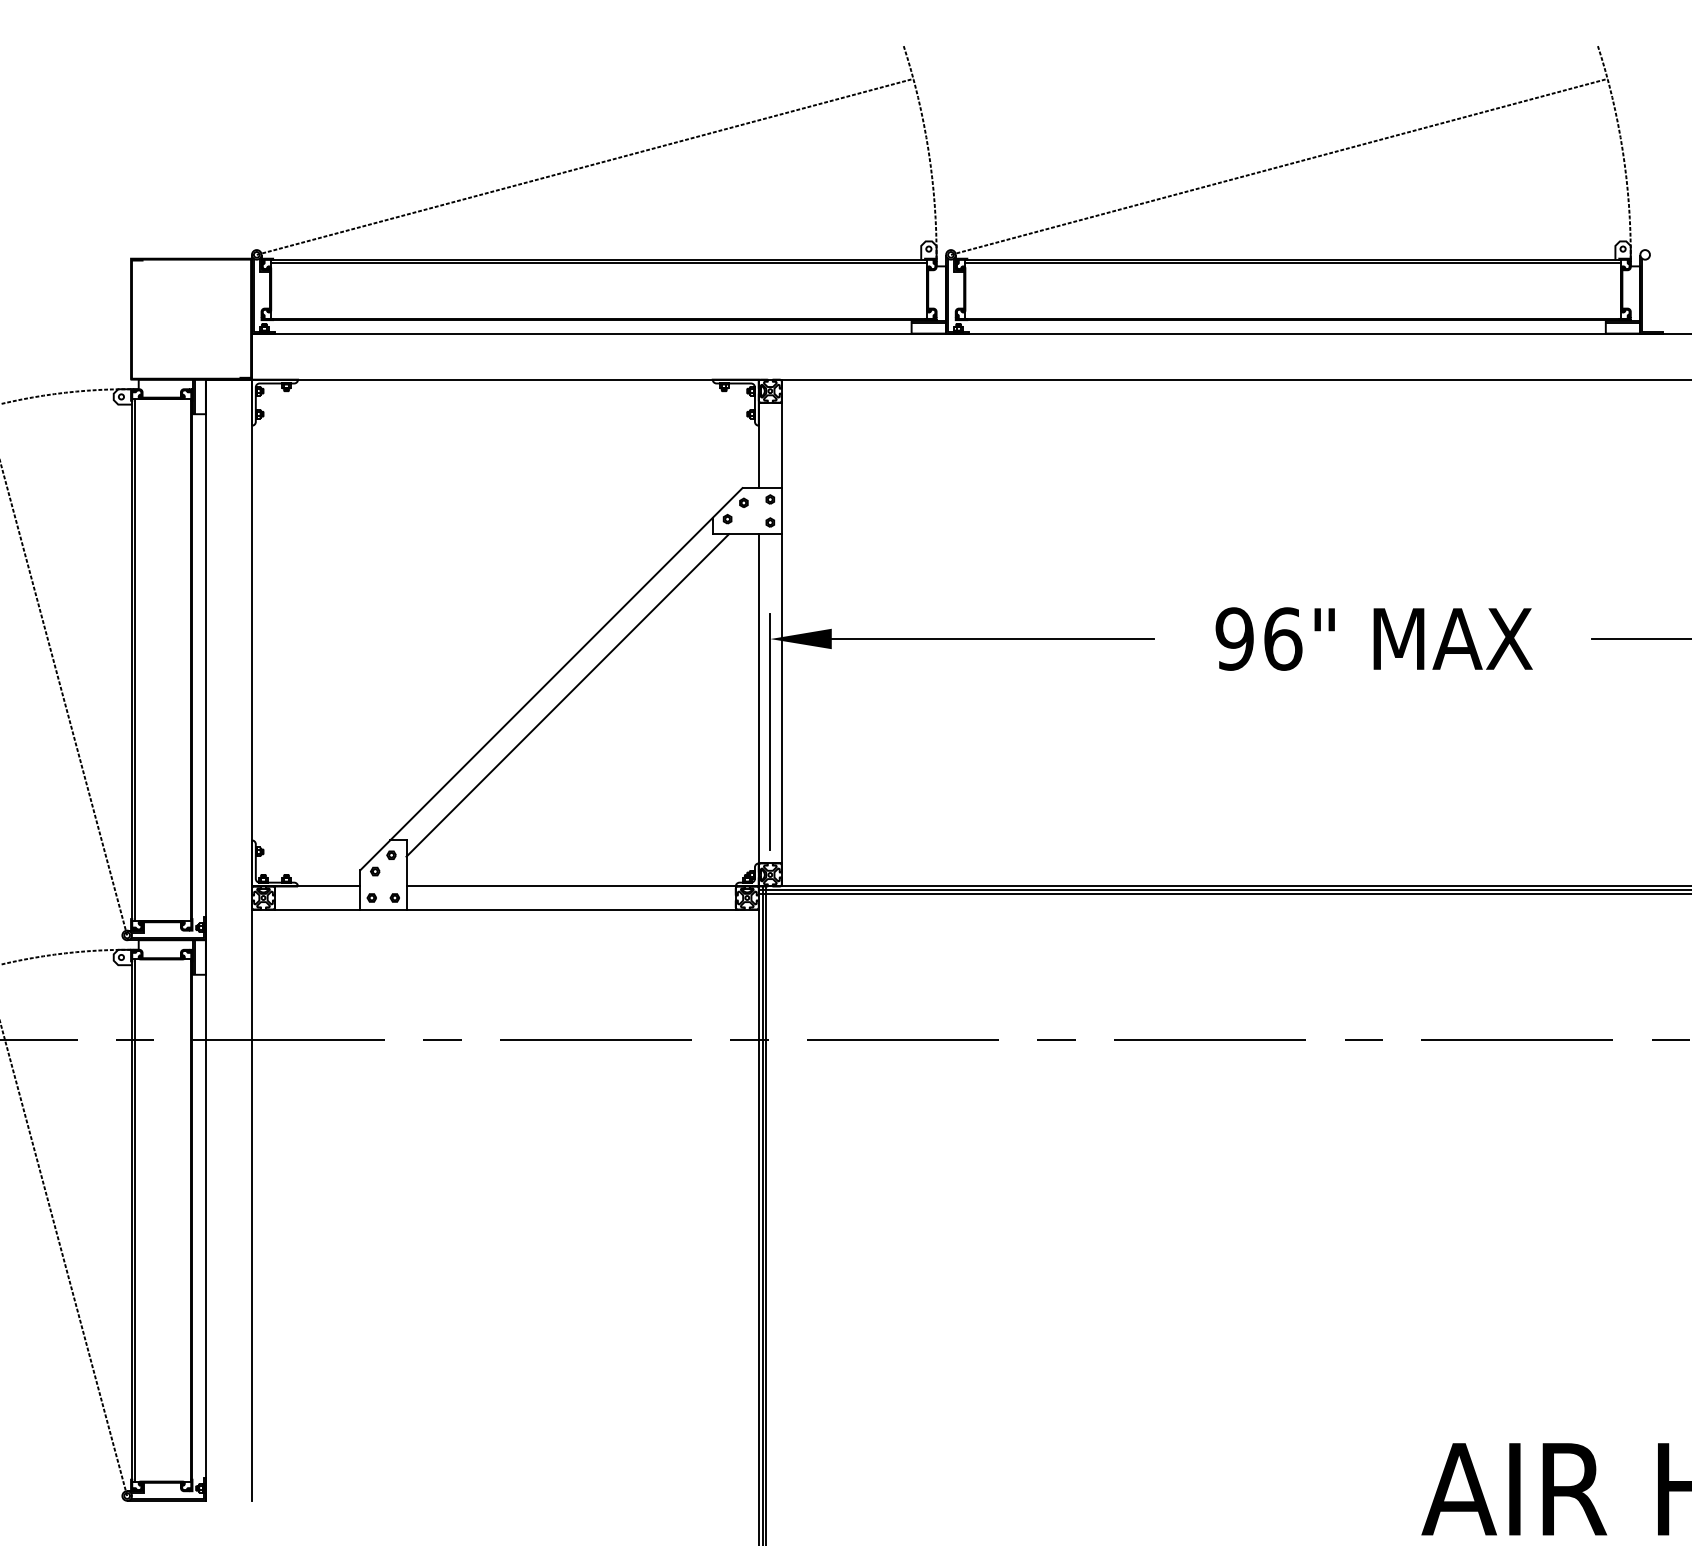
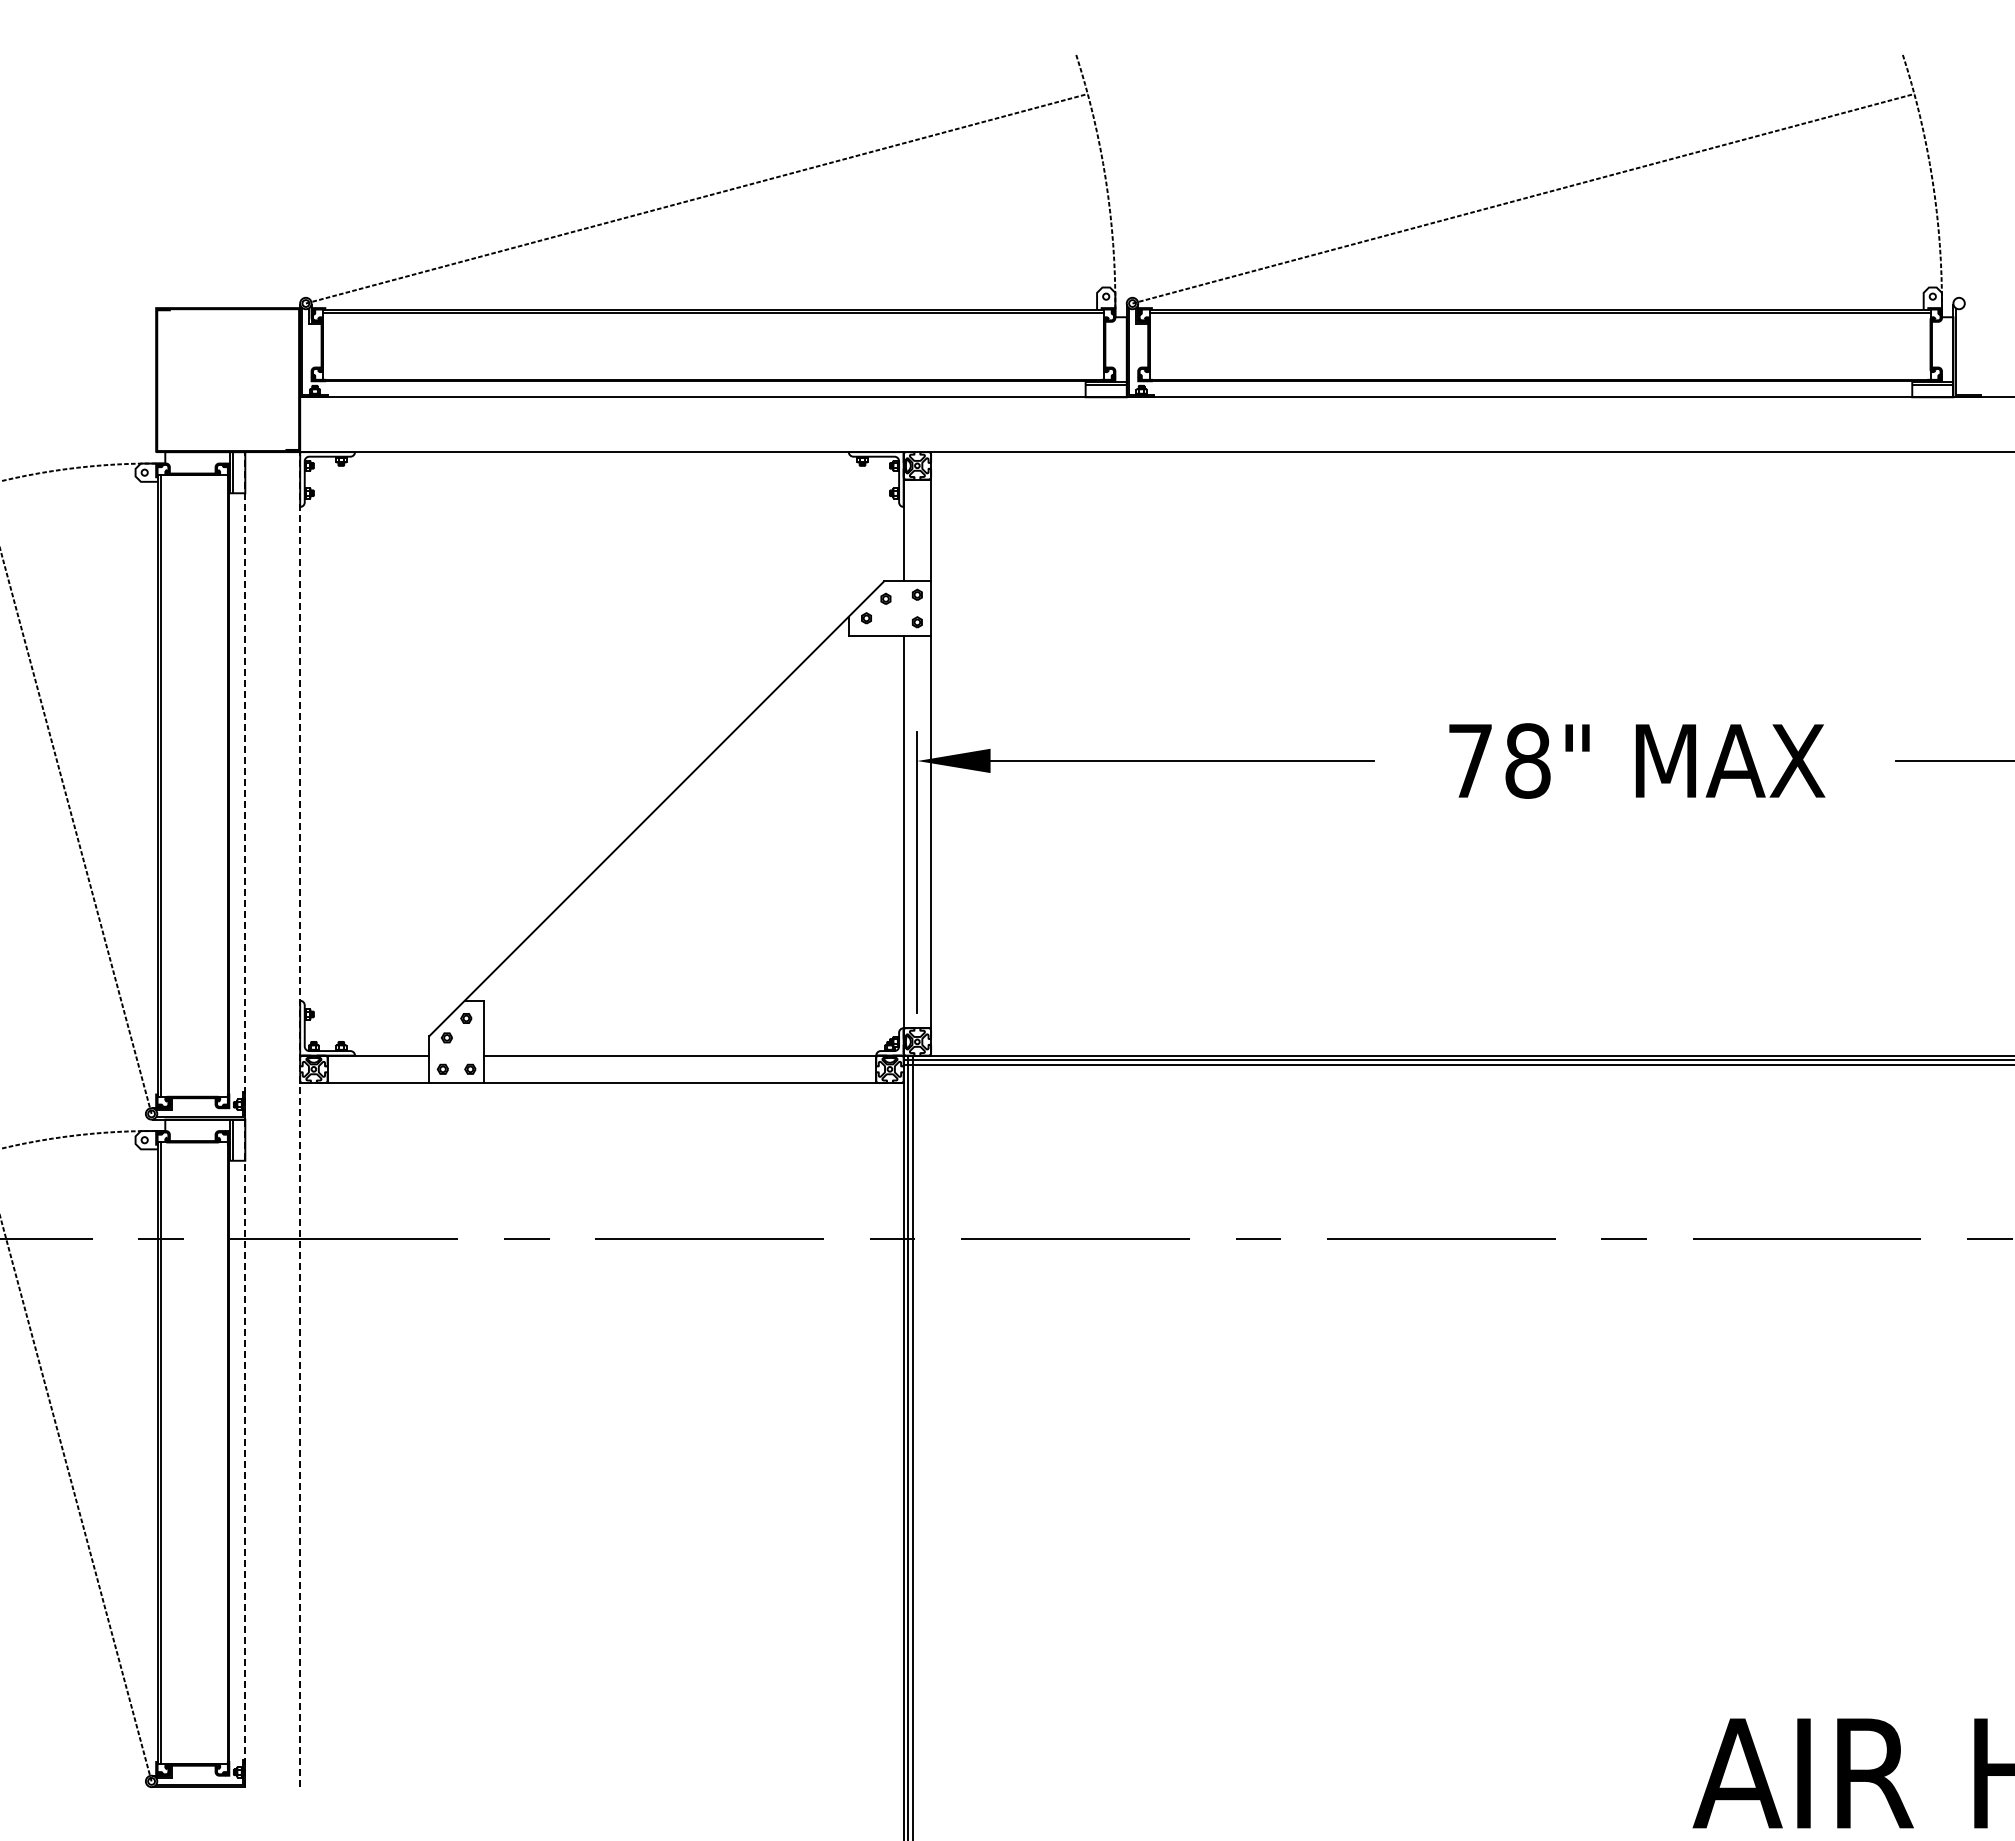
text: (1259, 638) -> (1499, 760), 96" -> 78"
line: (568, 695) -> (676, 828), removed
line: (206, 940) -> (245, 1119), solid -> dashed
line: (252, 940) -> (300, 1119), solid -> dashed

